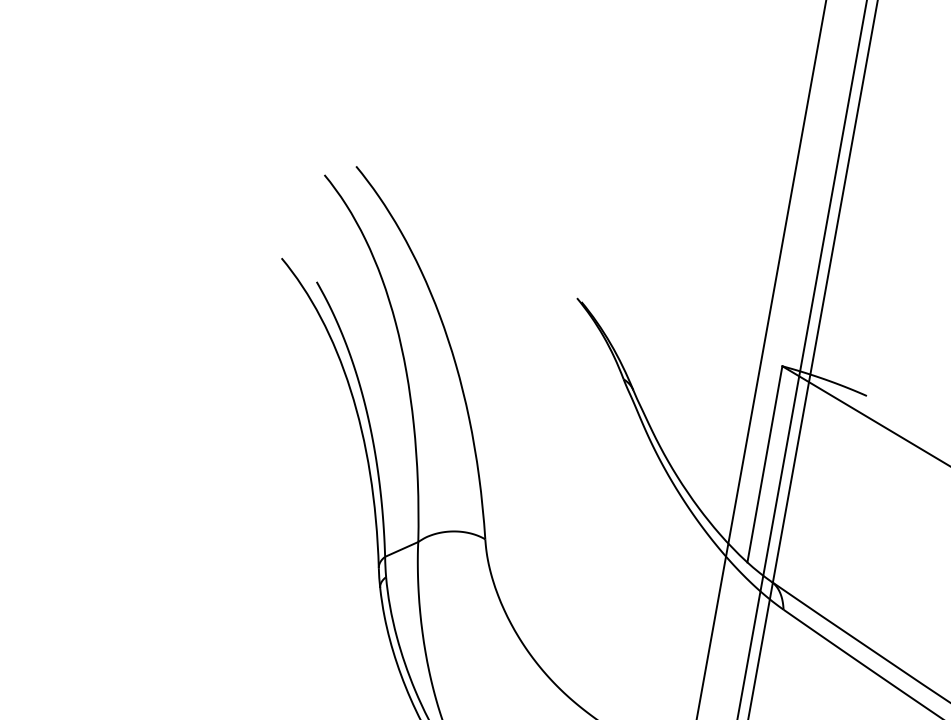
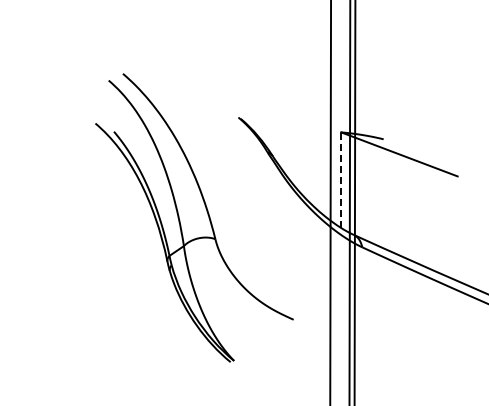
line: (765, 465) -> (341, 180), solid -> dashed

